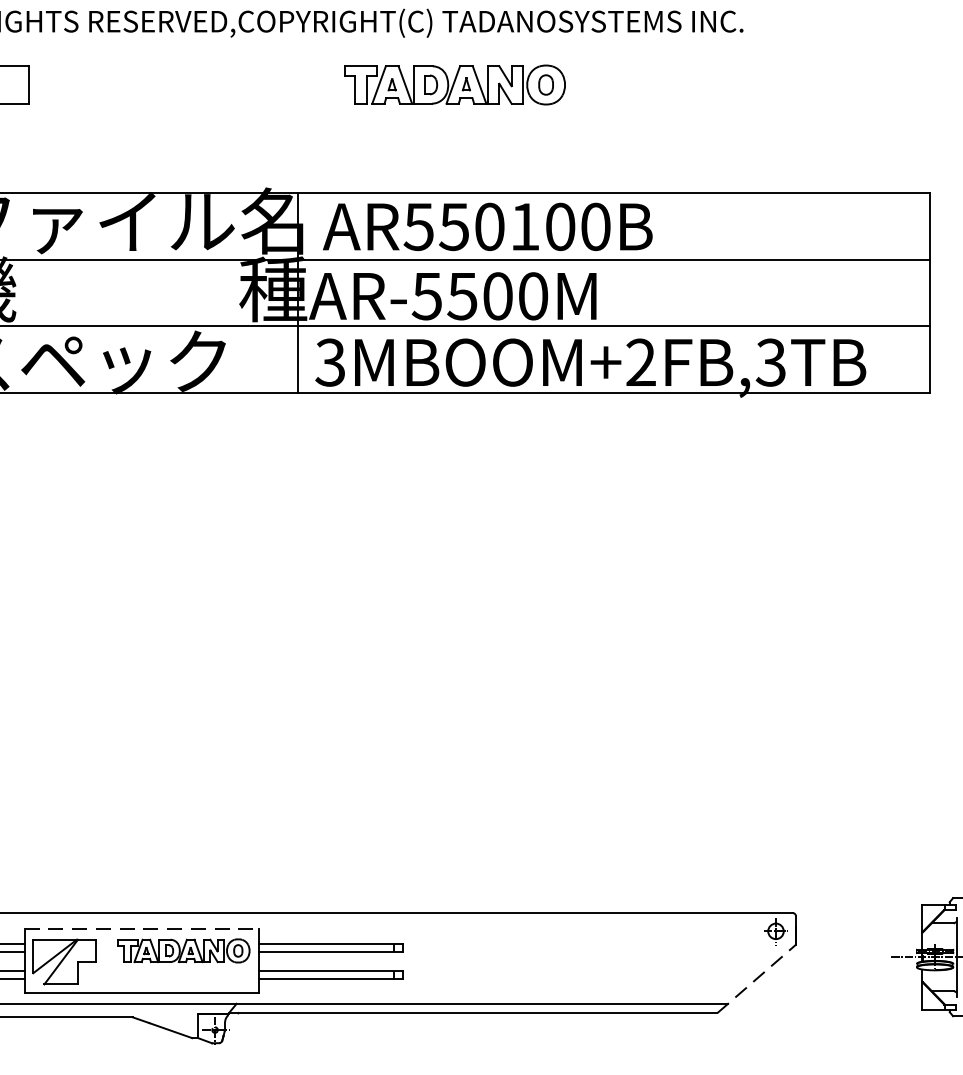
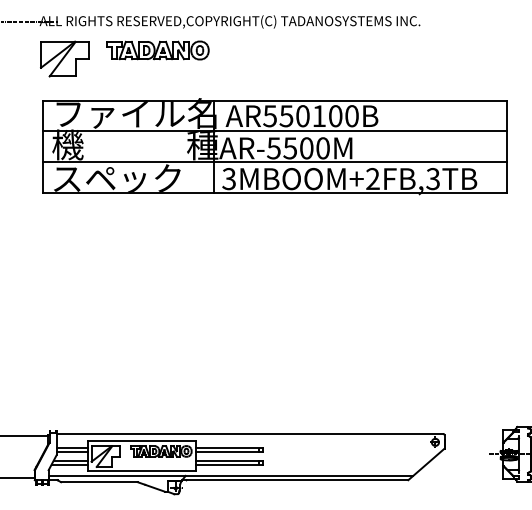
part: (454, 84) -> (157, 50), moved
line: (143, 929) -> (142, 441), dashed -> solid
line: (756, 979) -> (426, 464), dashed -> solid

